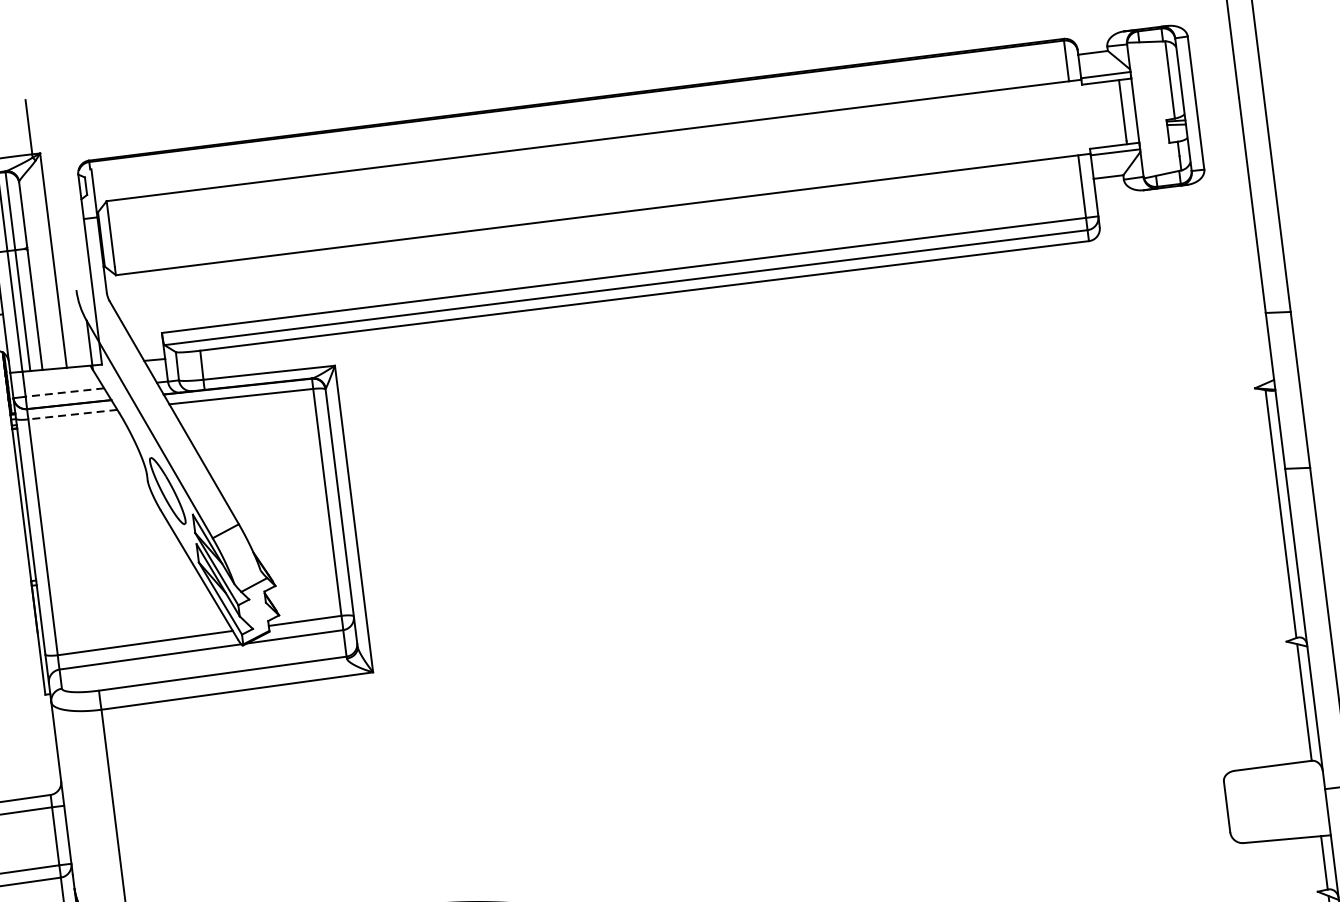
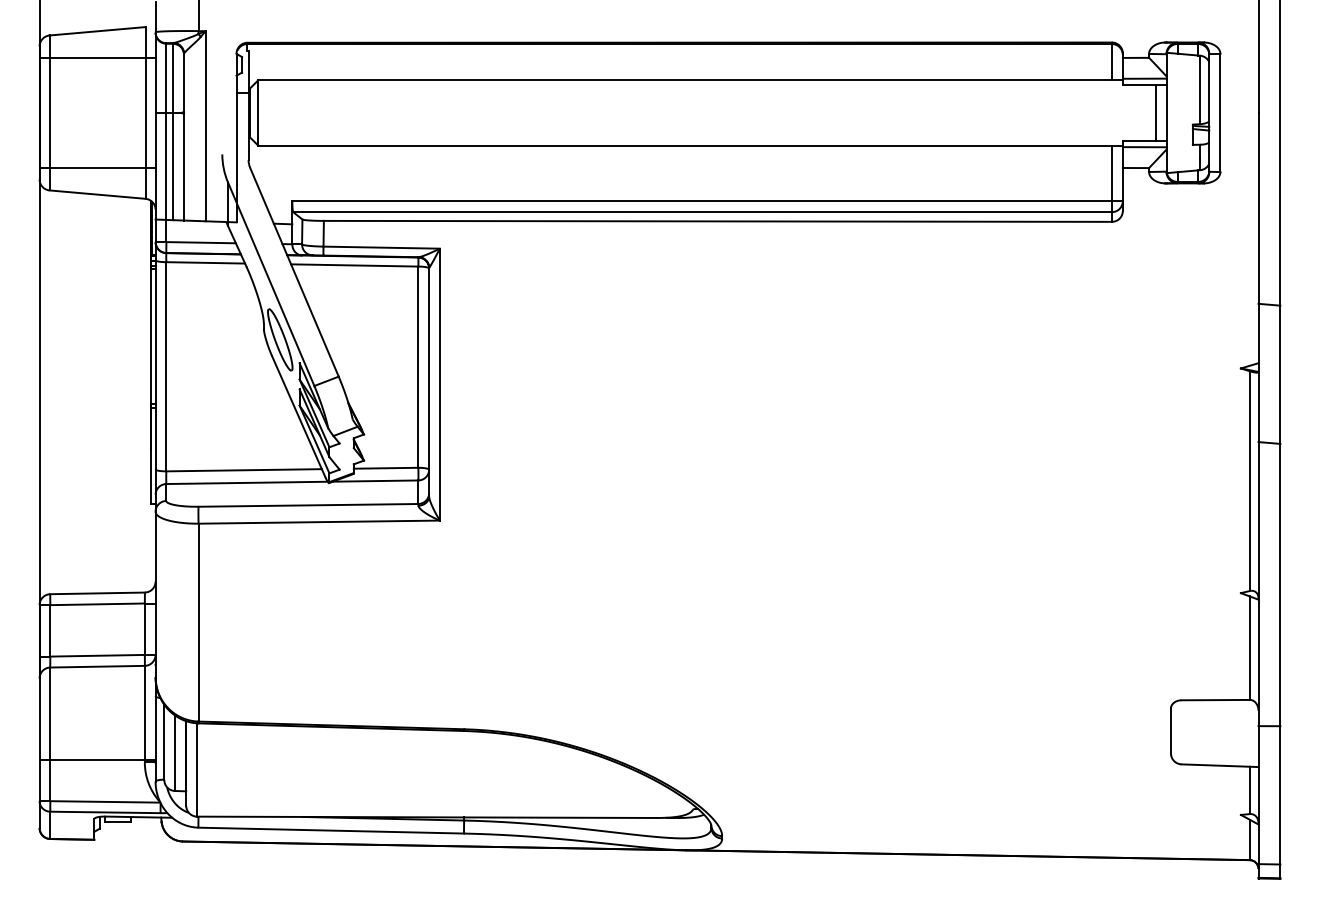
line: (65, 392) -> (201, 242), dashed -> solid
line: (72, 414) -> (205, 262), dashed -> solid

